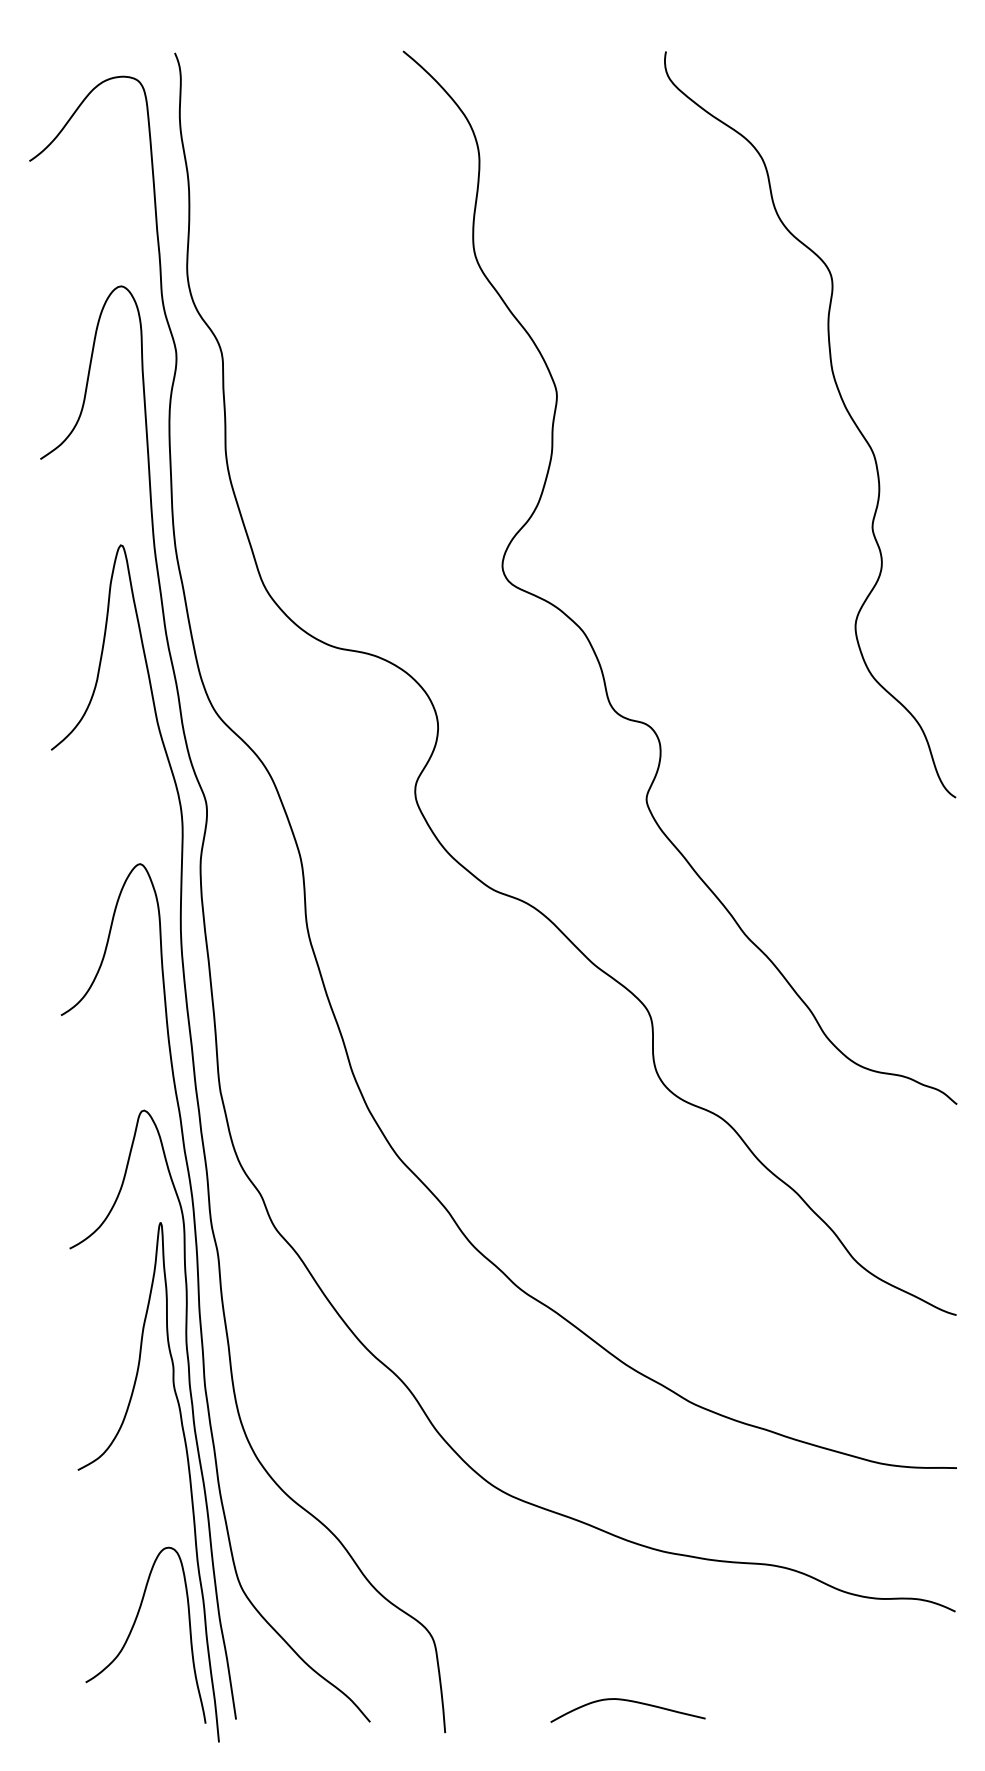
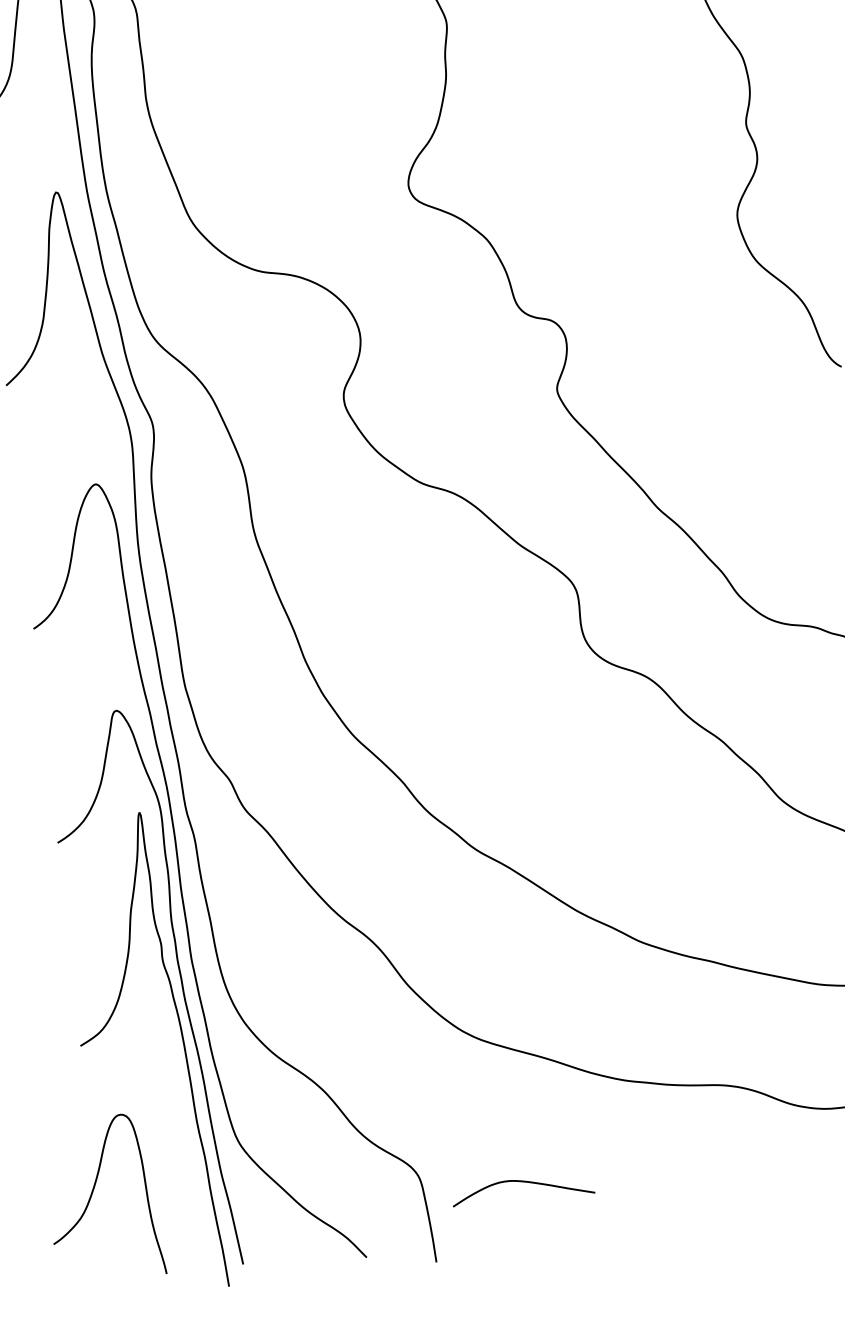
curve: (133, 1628) -> (93, 1191), moved
curve: (631, 1702) -> (526, 1183), moved

